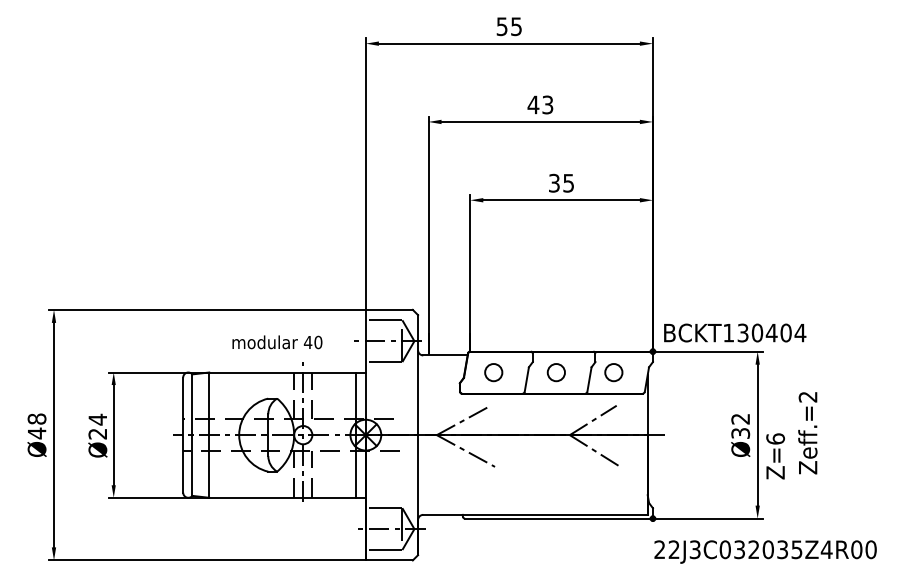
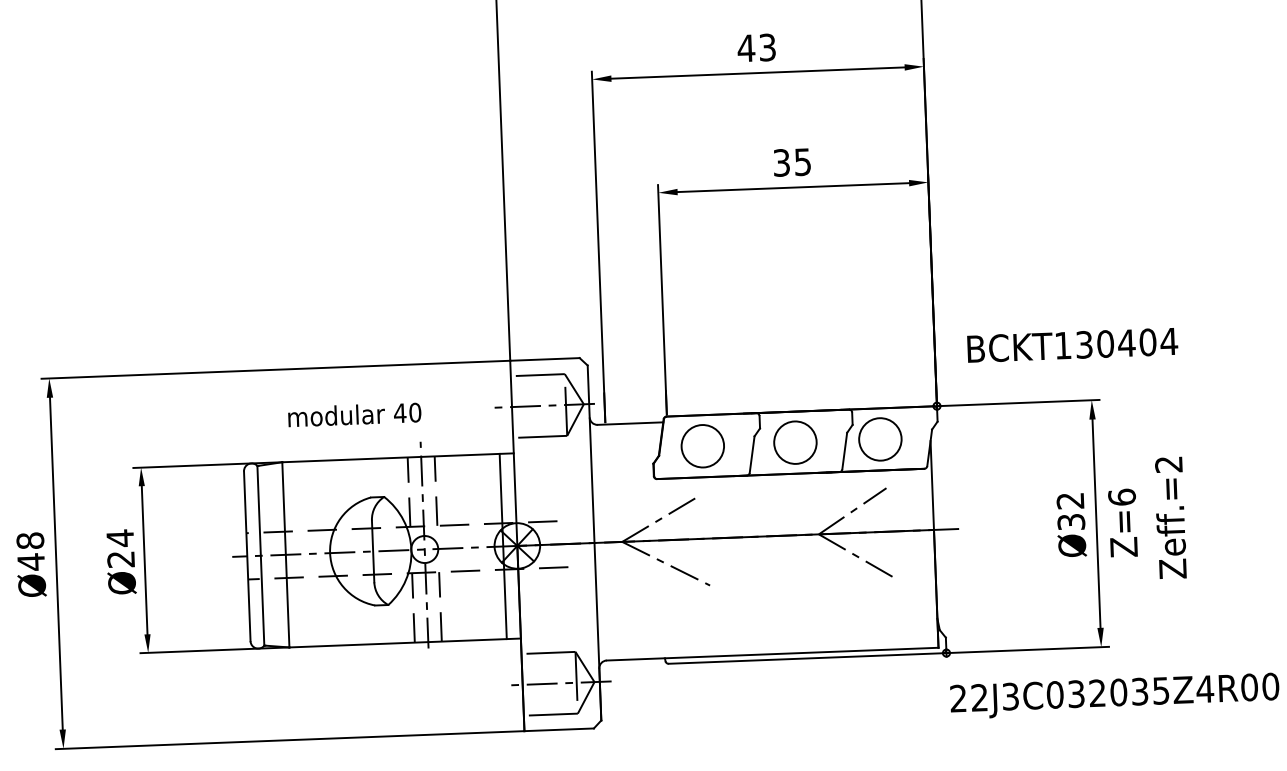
text: (735, 332) -> (1073, 344), moved
text: (277, 342) -> (354, 415), moved
circle: (493, 372) -> (702, 446), size x1.67
circle: (556, 372) -> (795, 442), size x1.67
circle: (613, 372) -> (879, 439), size x1.67
text: (775, 456) -> (1122, 523), moved

